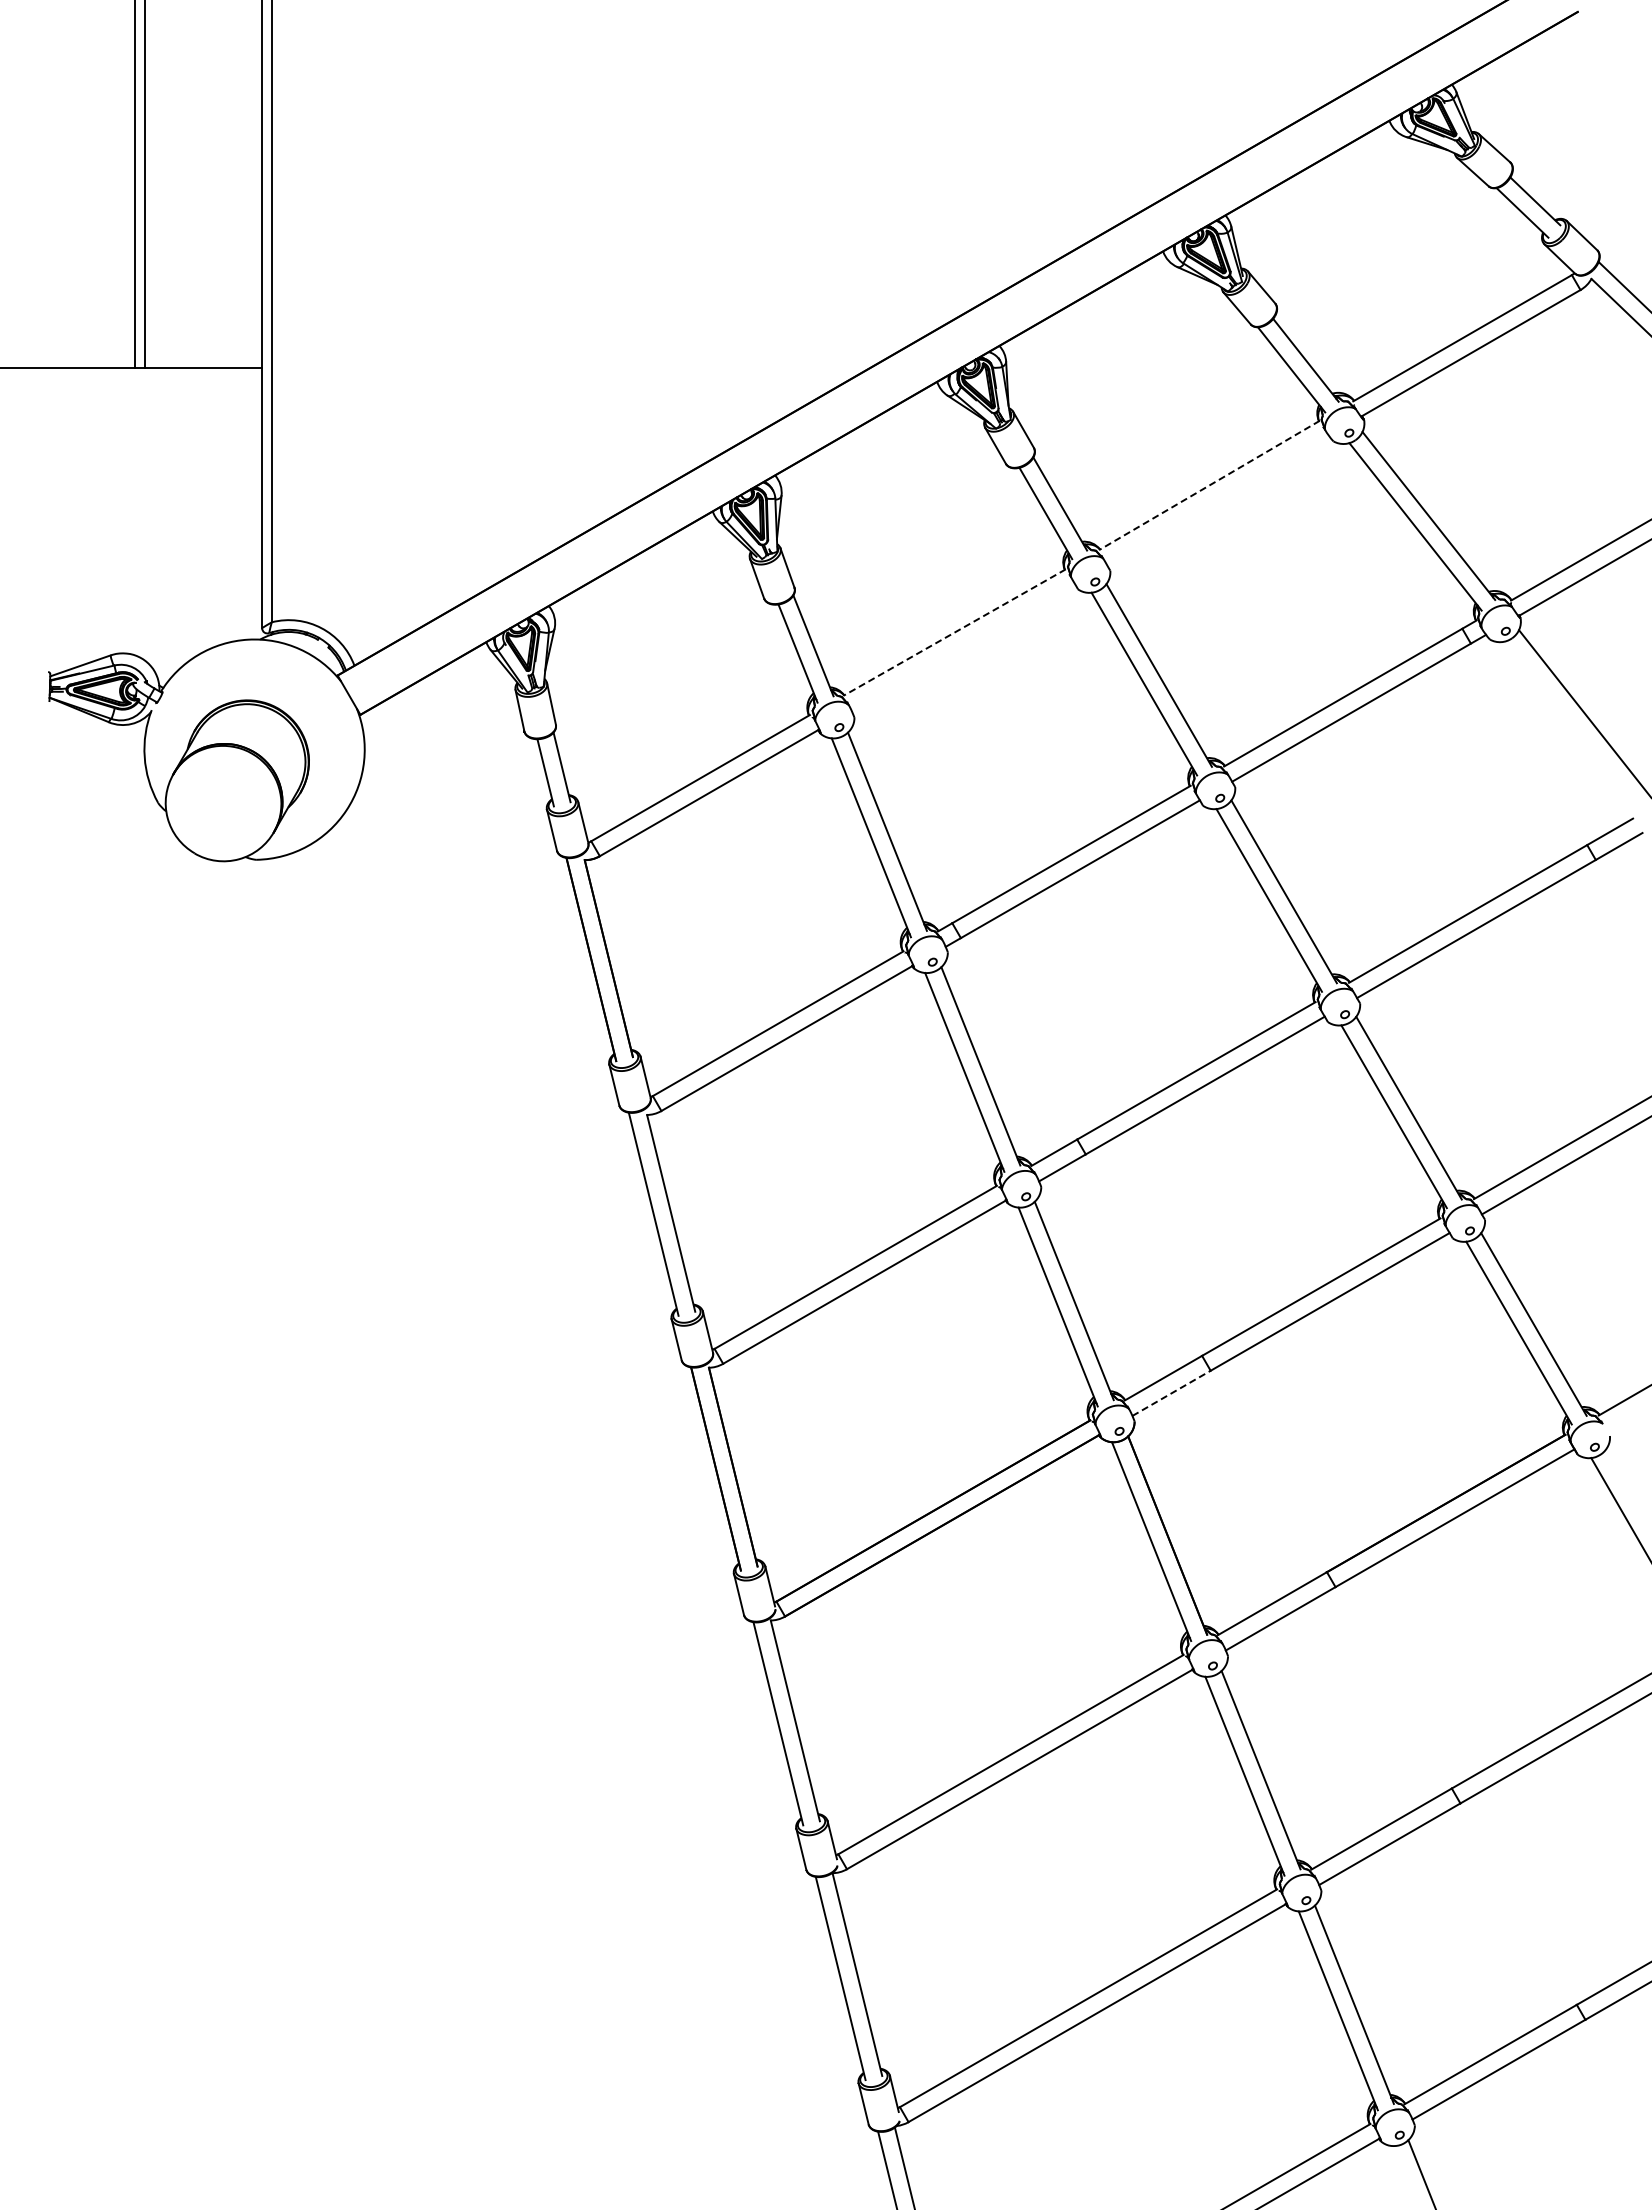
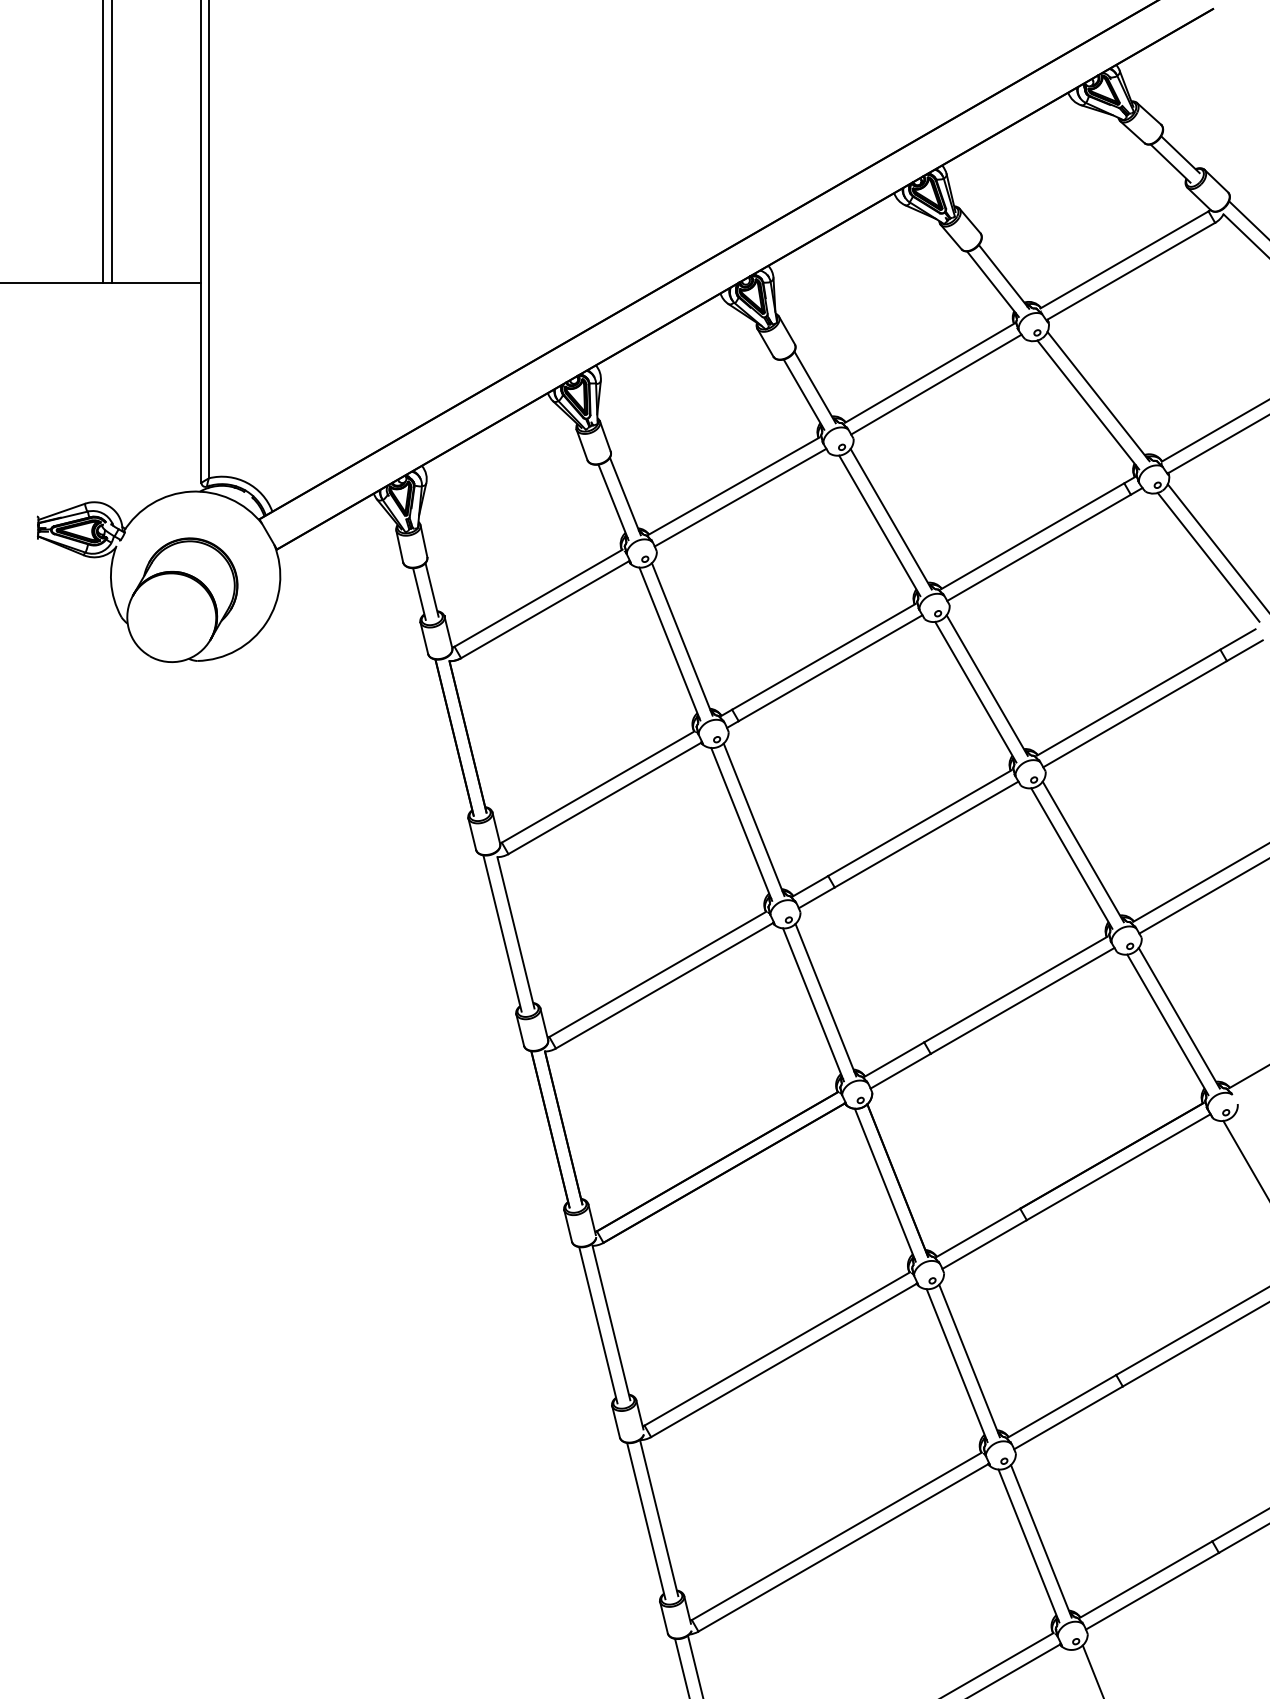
line: (1209, 485) -> (929, 373), dashed -> solid
line: (1217, 500) -> (936, 384), added
line: (954, 632) -> (733, 486), dashed -> solid
line: (962, 646) -> (739, 496), added
line: (1571, 724) -> (1208, 556), added
line: (1172, 1393) -> (901, 1071), dashed -> solid

